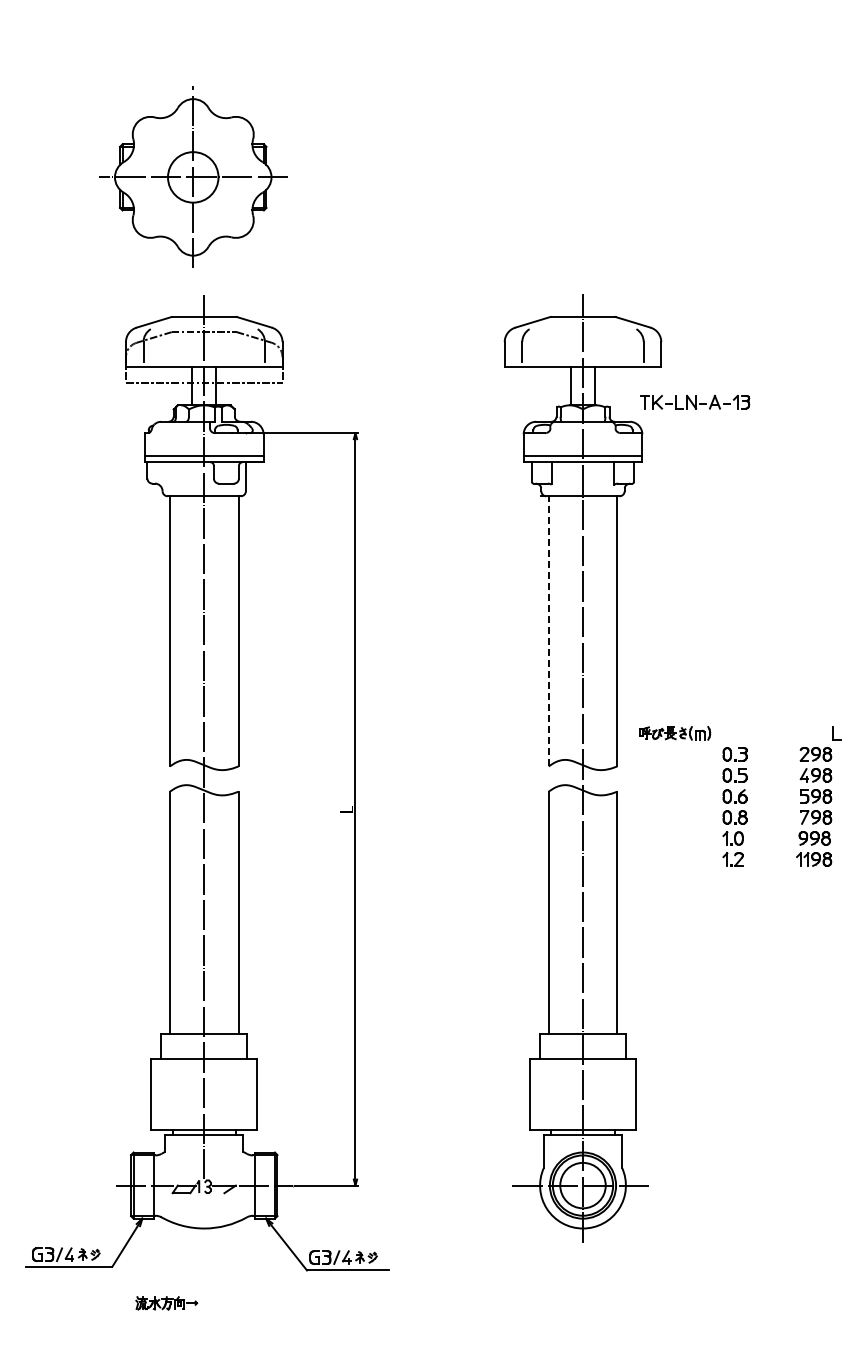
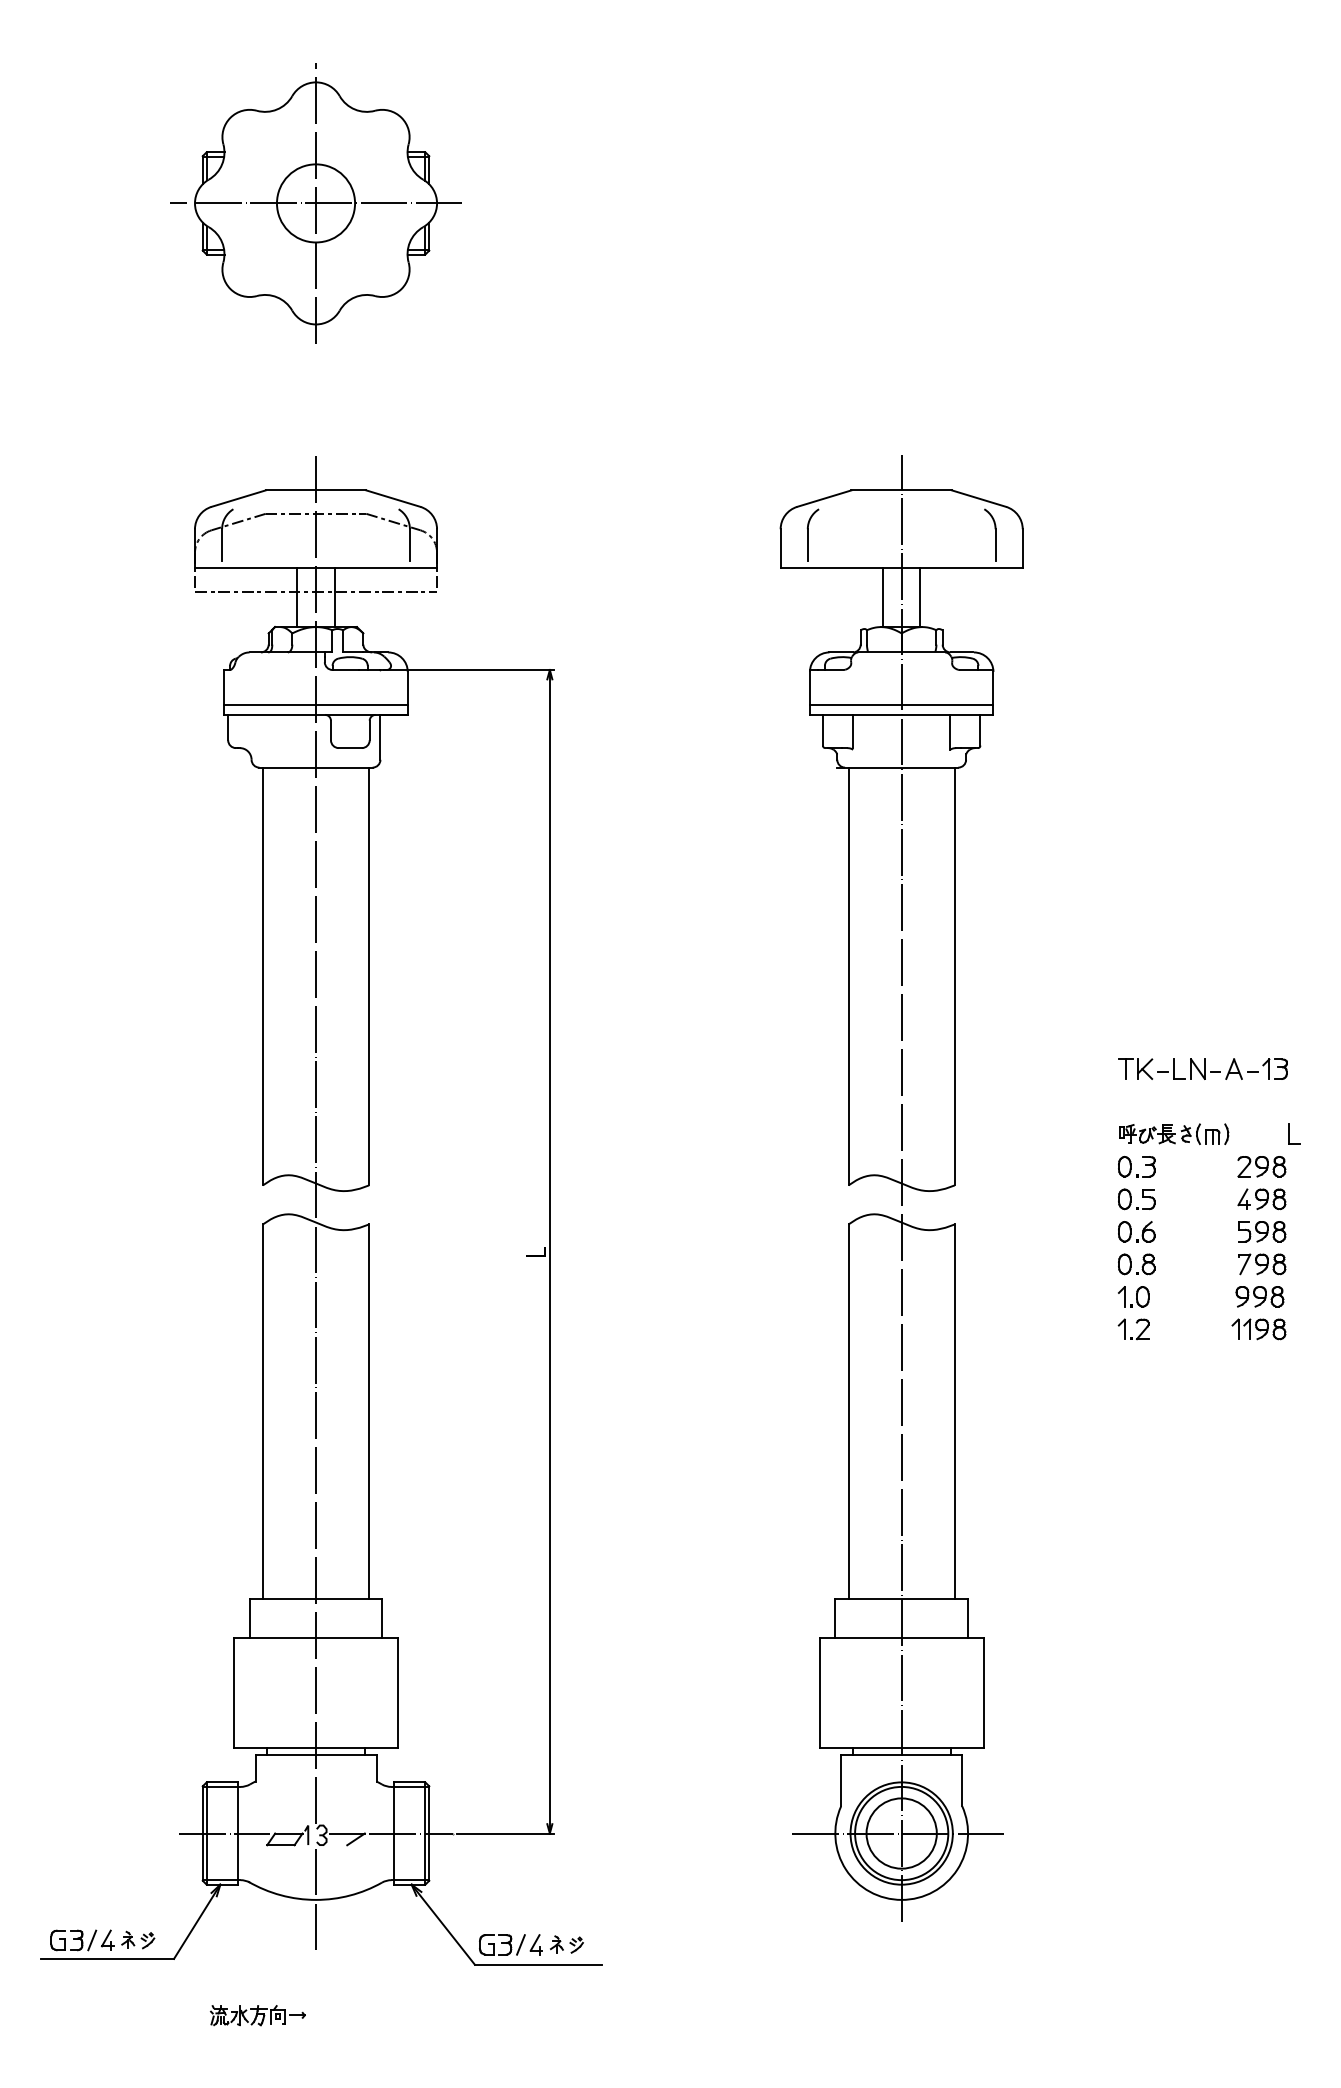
part: (193, 176) -> (316, 202), moved
part: (695, 401) -> (1203, 1067), moved
line: (548, 630) -> (848, 975), dashed -> solid
part: (675, 733) -> (1174, 1134), moved
line: (204, 1228) -> (316, 1899), added

